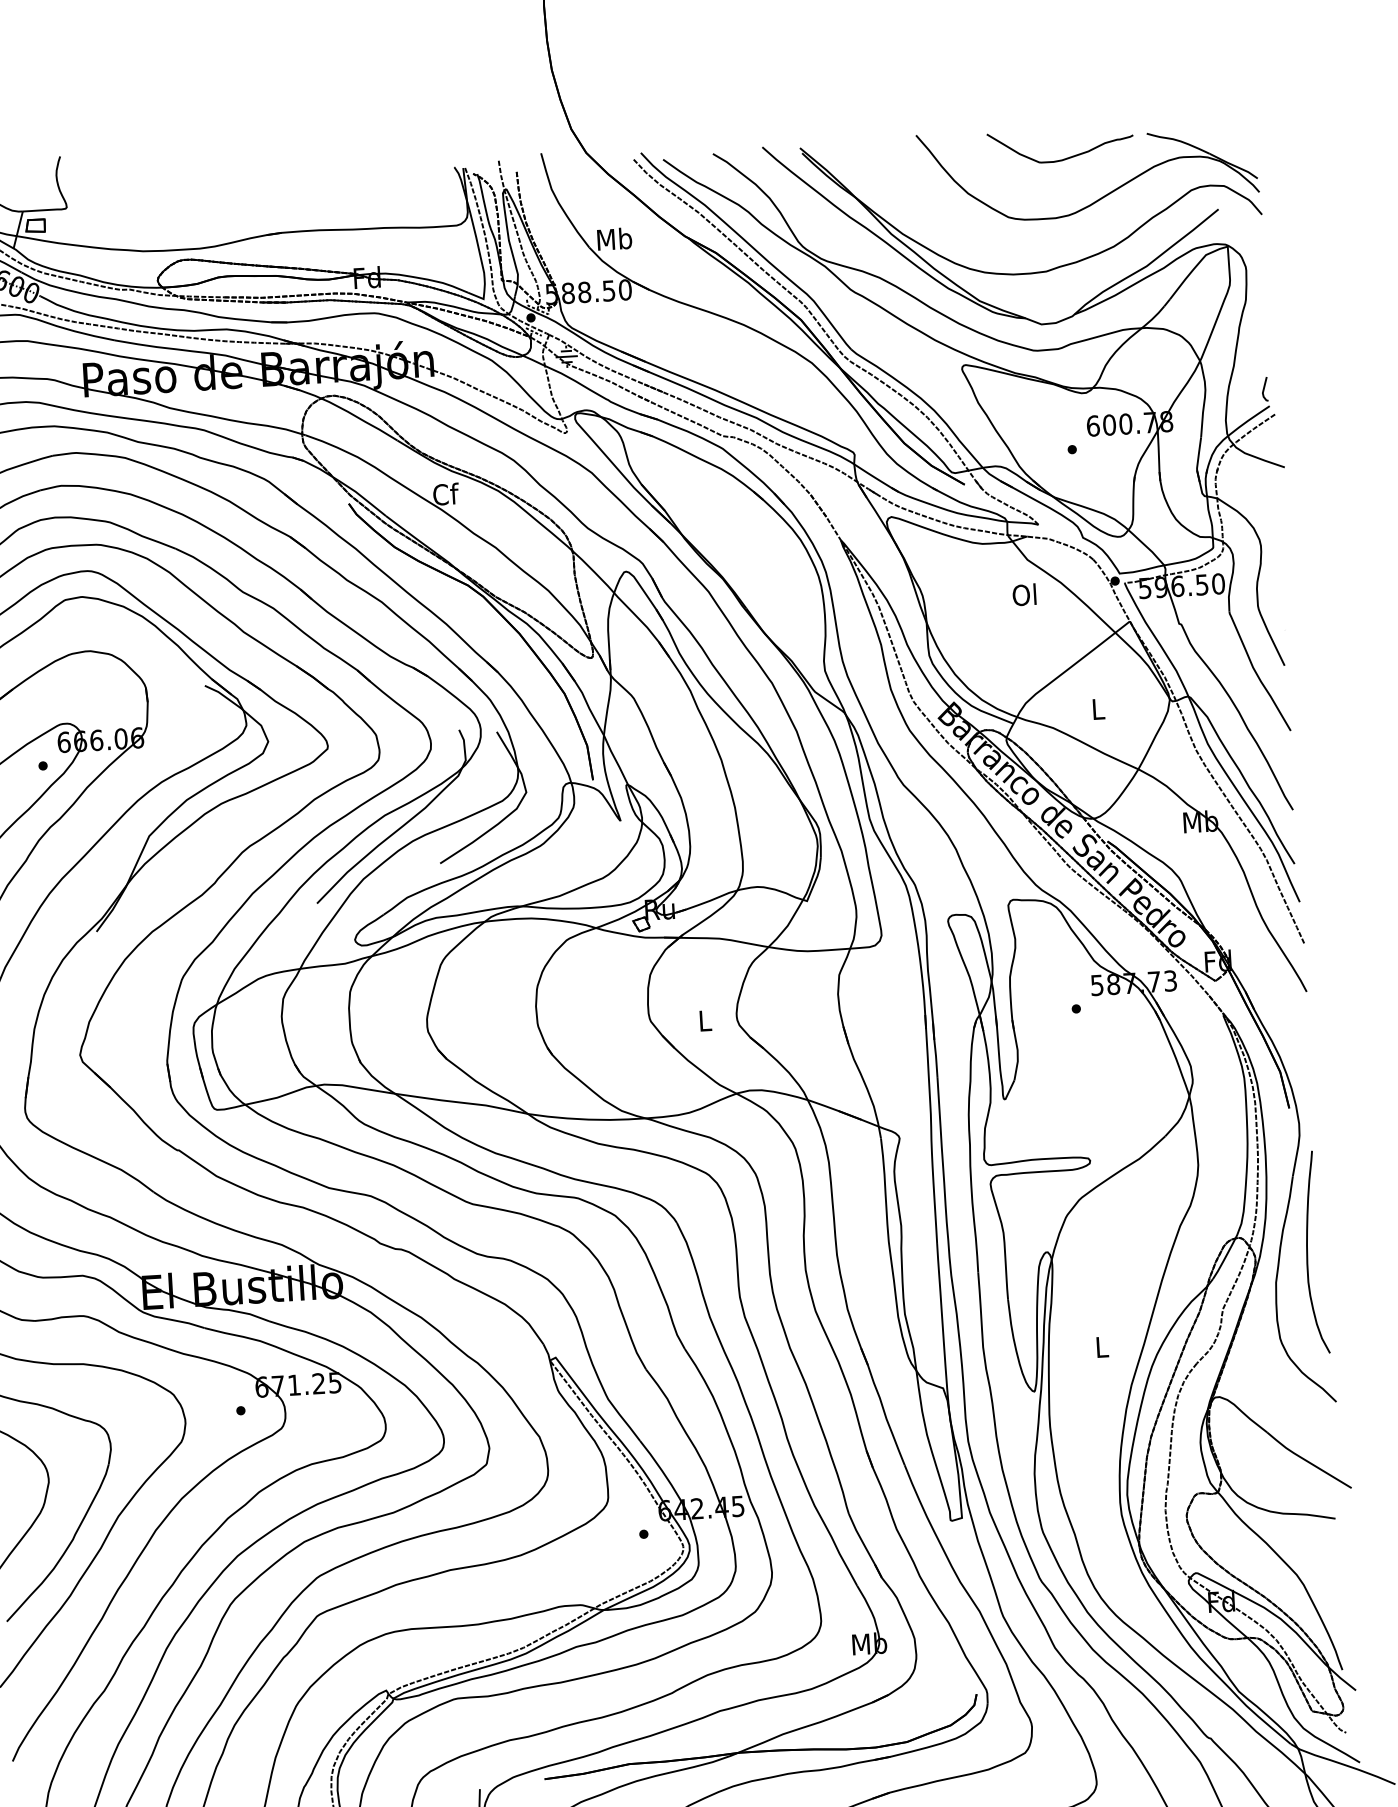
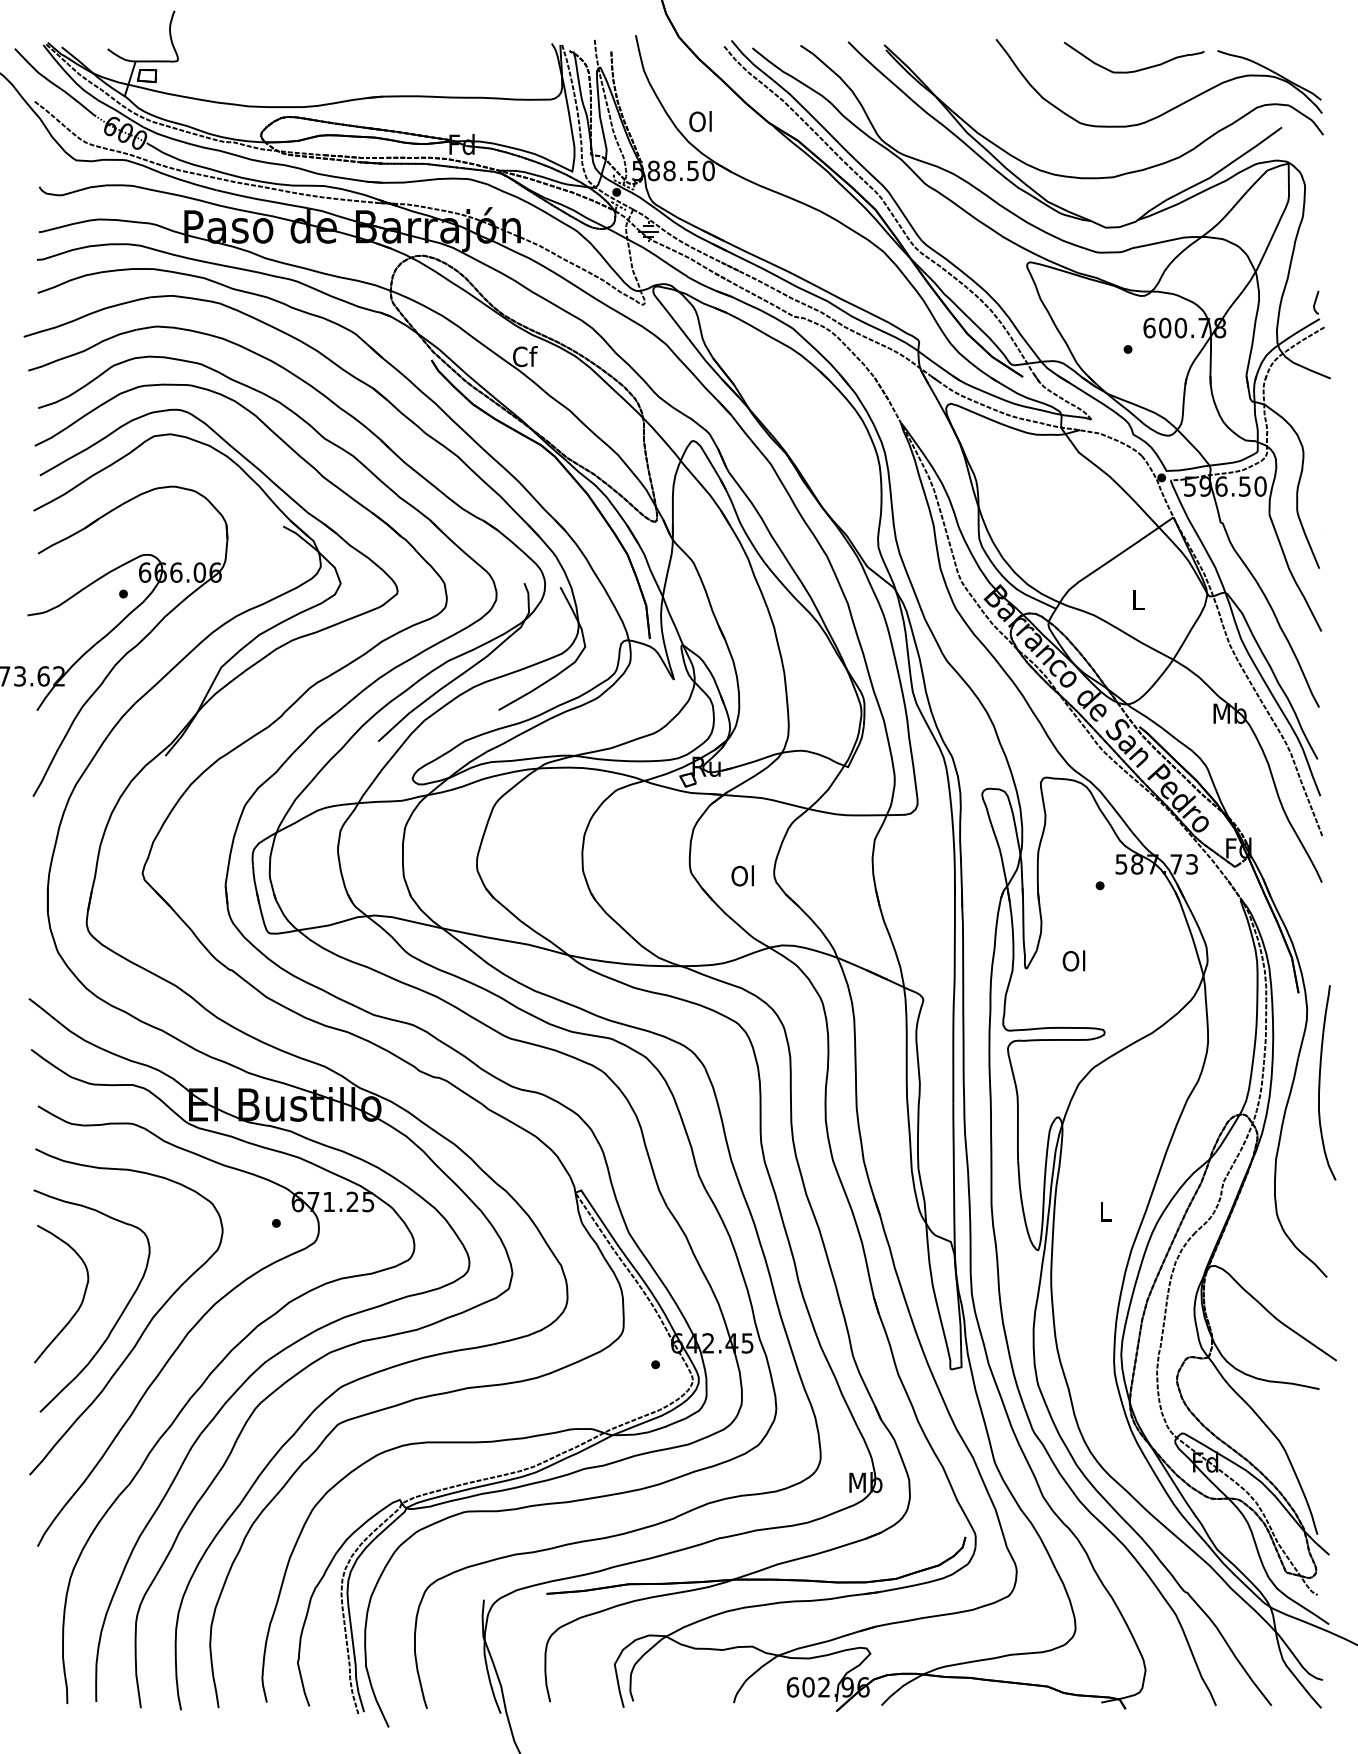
text: (614, 239) -> (701, 121), Mb -> Ol
text: (1023, 594) -> (1073, 960), moved
text: (703, 1020) -> (742, 875), L -> Ol
curve: (1308, 1252) -> (1320, 1082), moved

